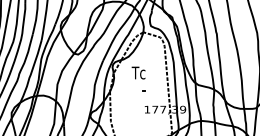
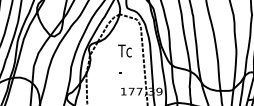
text: (138, 72) -> (124, 50), moved

